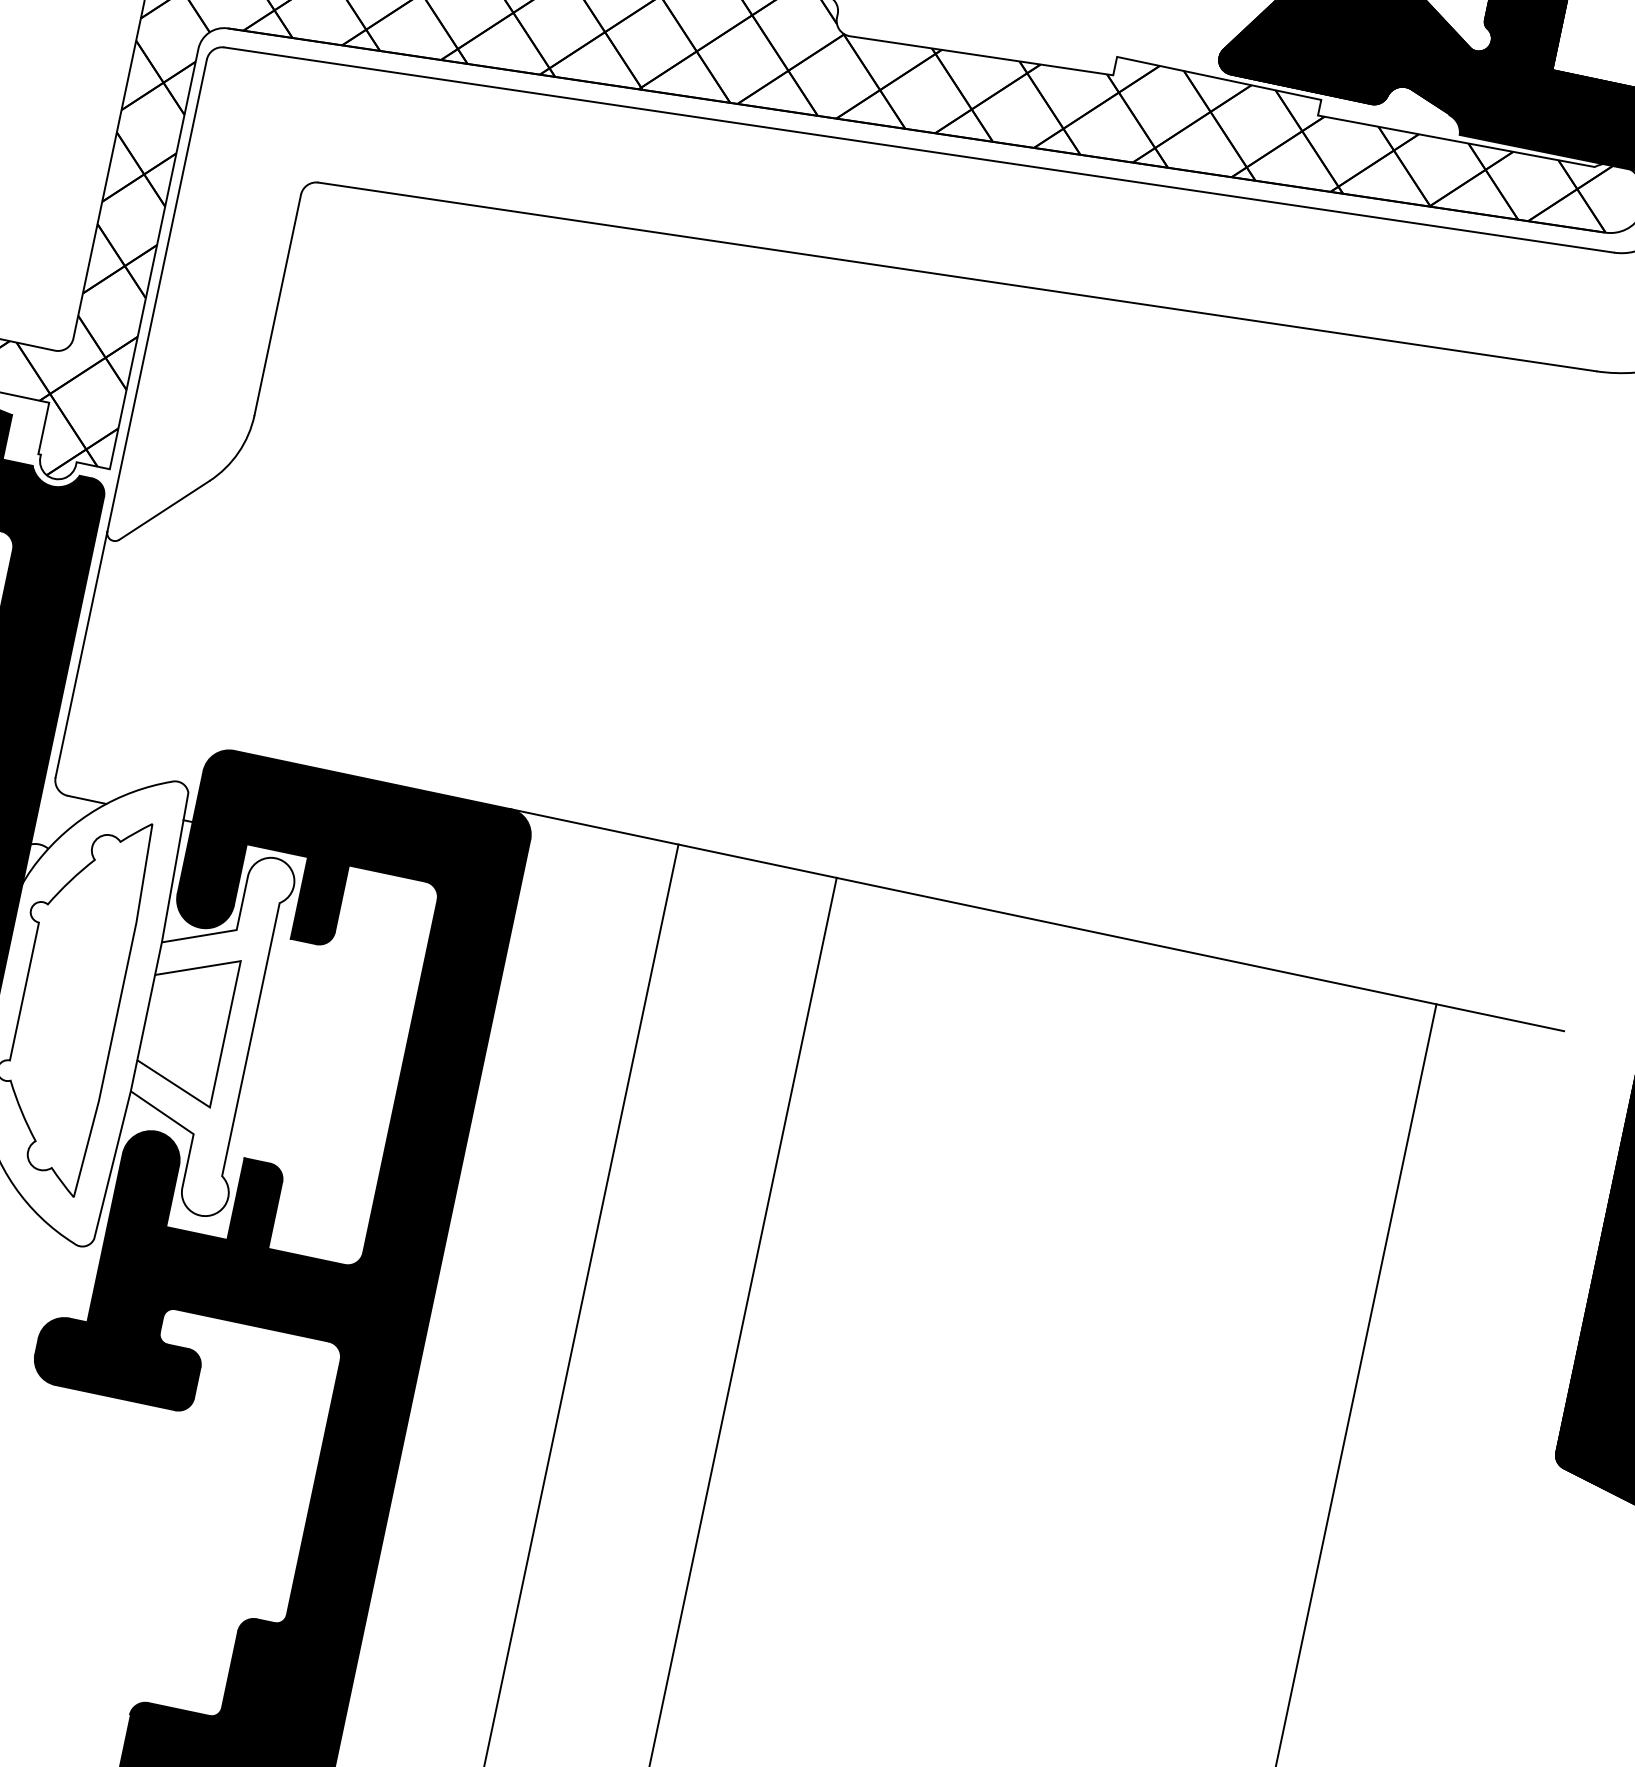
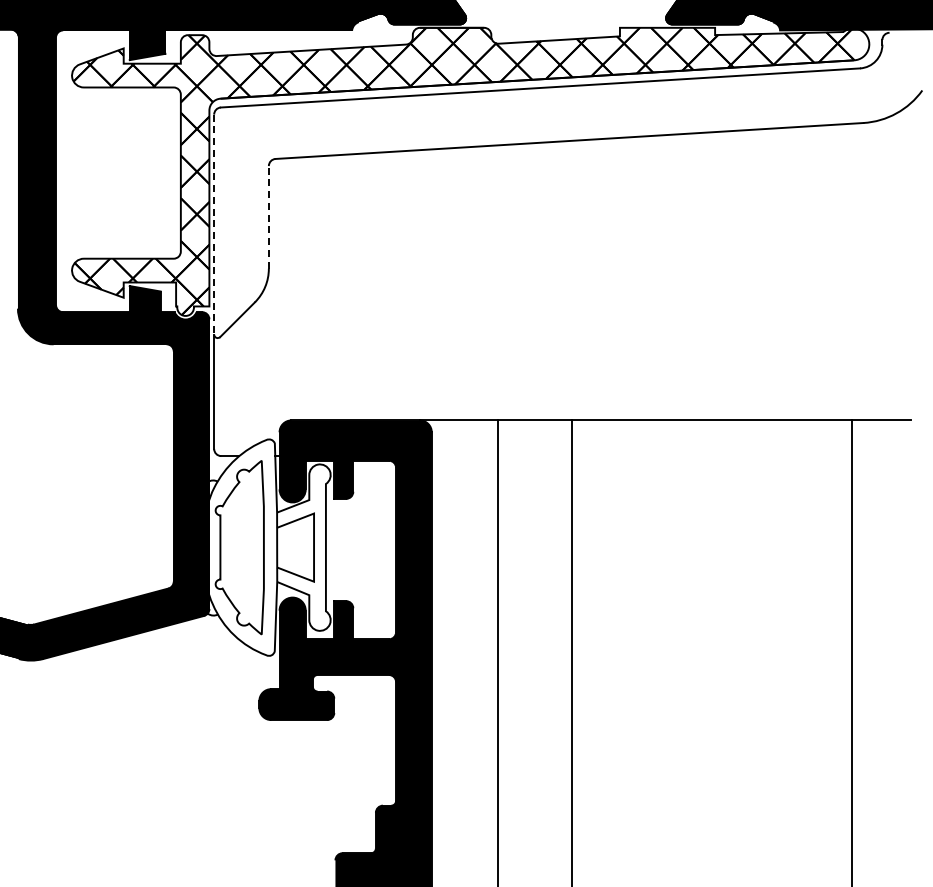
line: (157, 295) -> (214, 224), solid -> dashed
line: (277, 302) -> (268, 216), solid -> dashed

